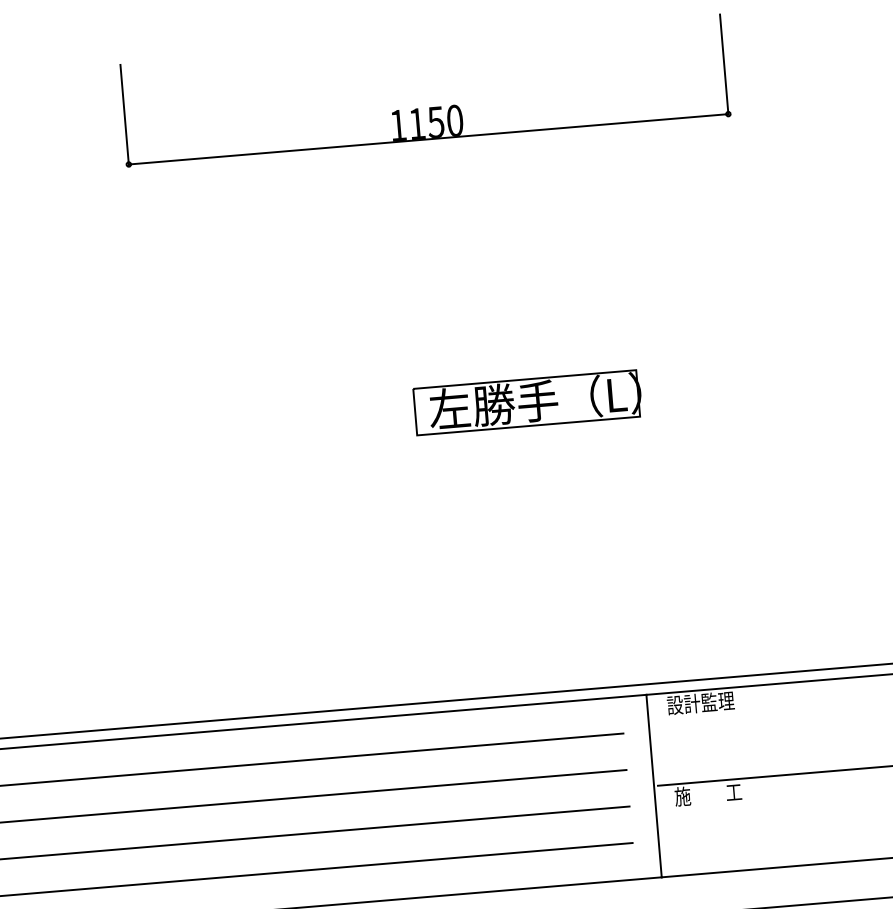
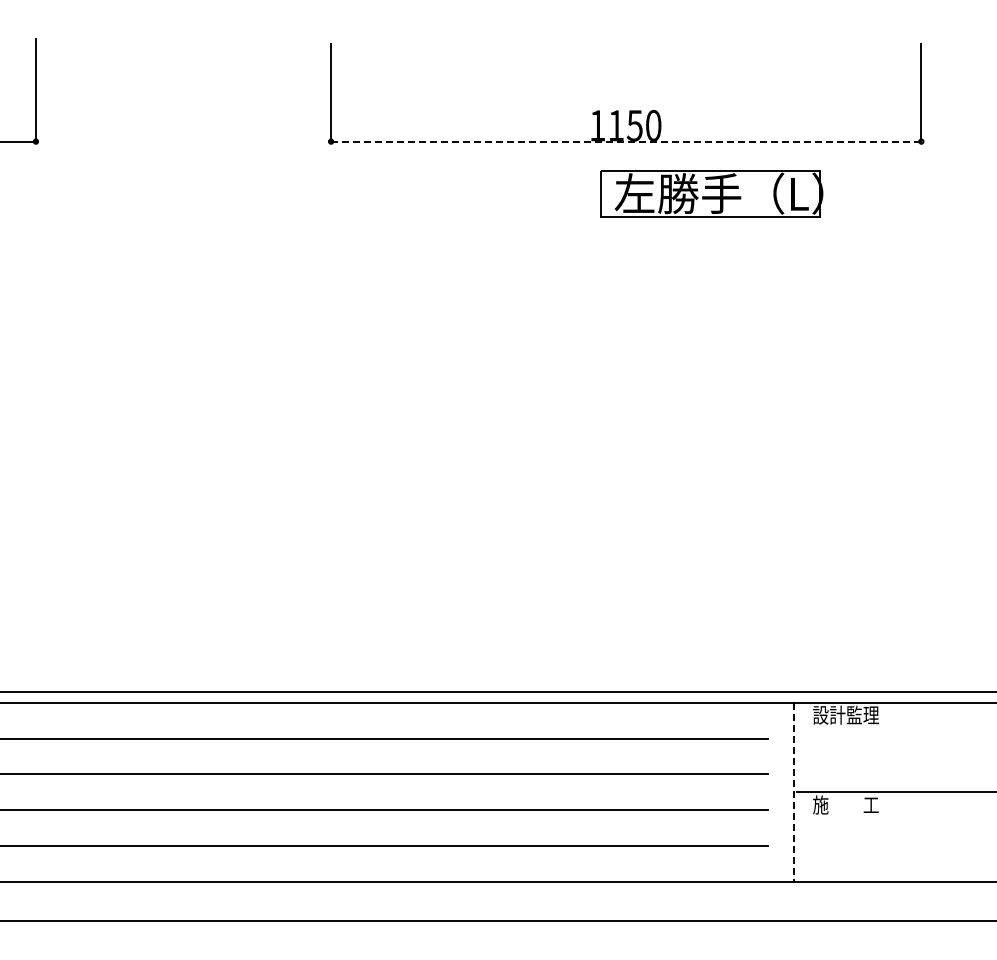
line: (427, 139) -> (625, 141), solid -> dashed
part: (527, 401) -> (711, 193), moved
line: (654, 786) -> (793, 792), solid -> dashed

